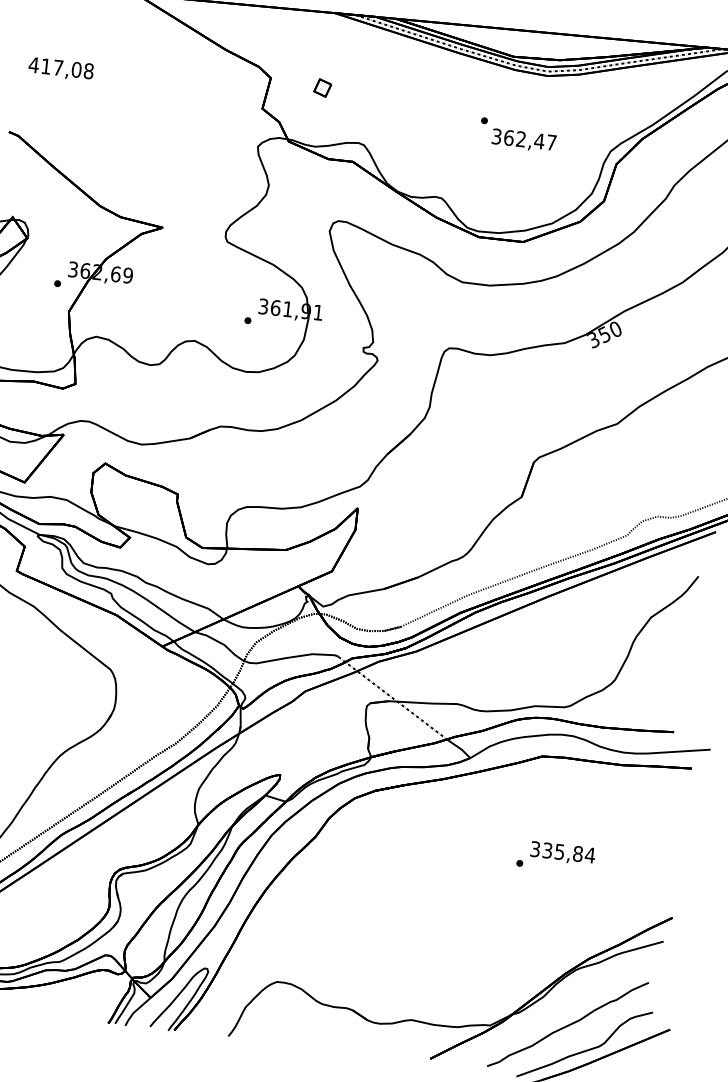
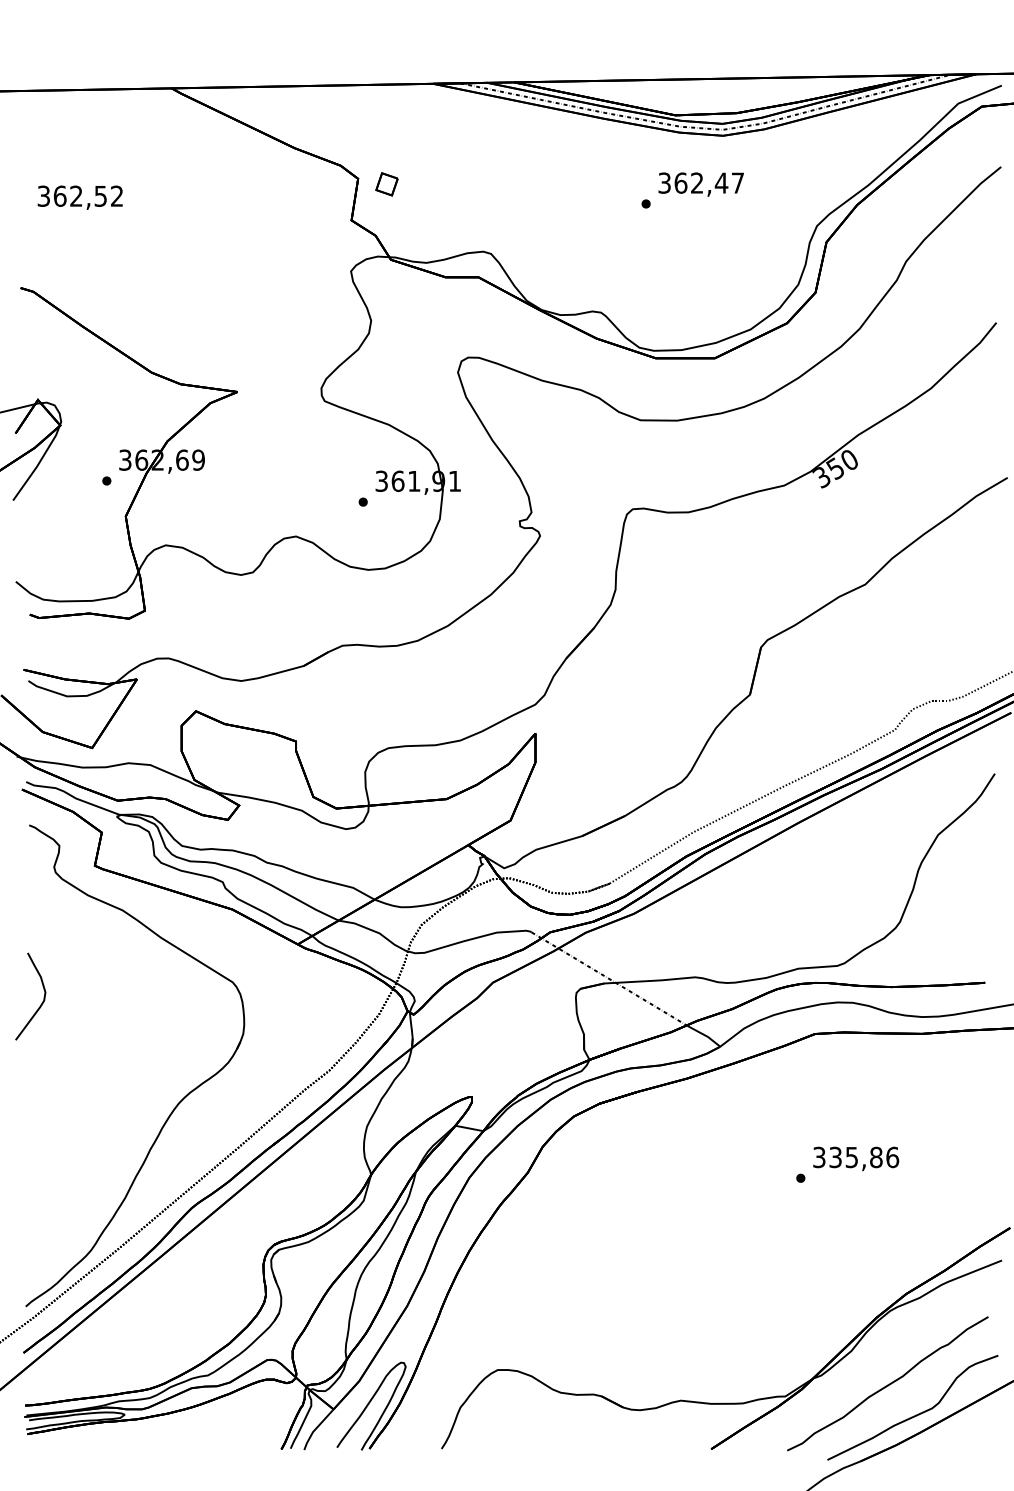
text: (61, 67) -> (80, 195), 417,08 -> 362,52
part: (322, 88) -> (386, 184), moved
text: (523, 140) -> (700, 184), moved
text: (590, 855) -> (892, 1157), 335,84 -> 335,86

